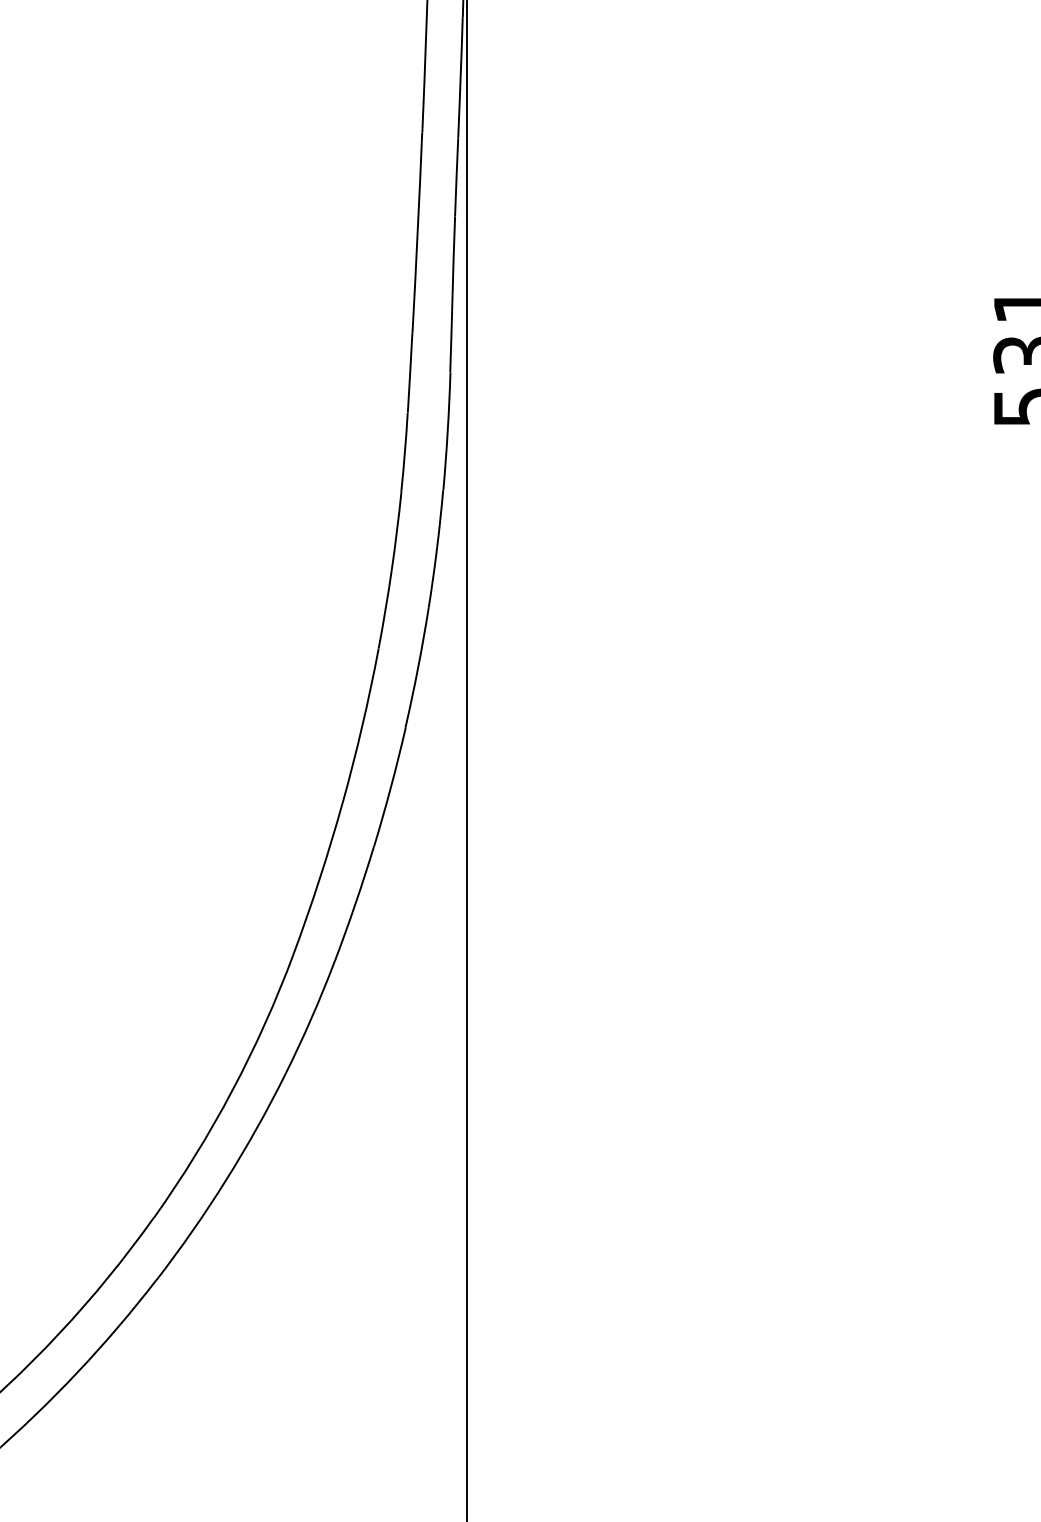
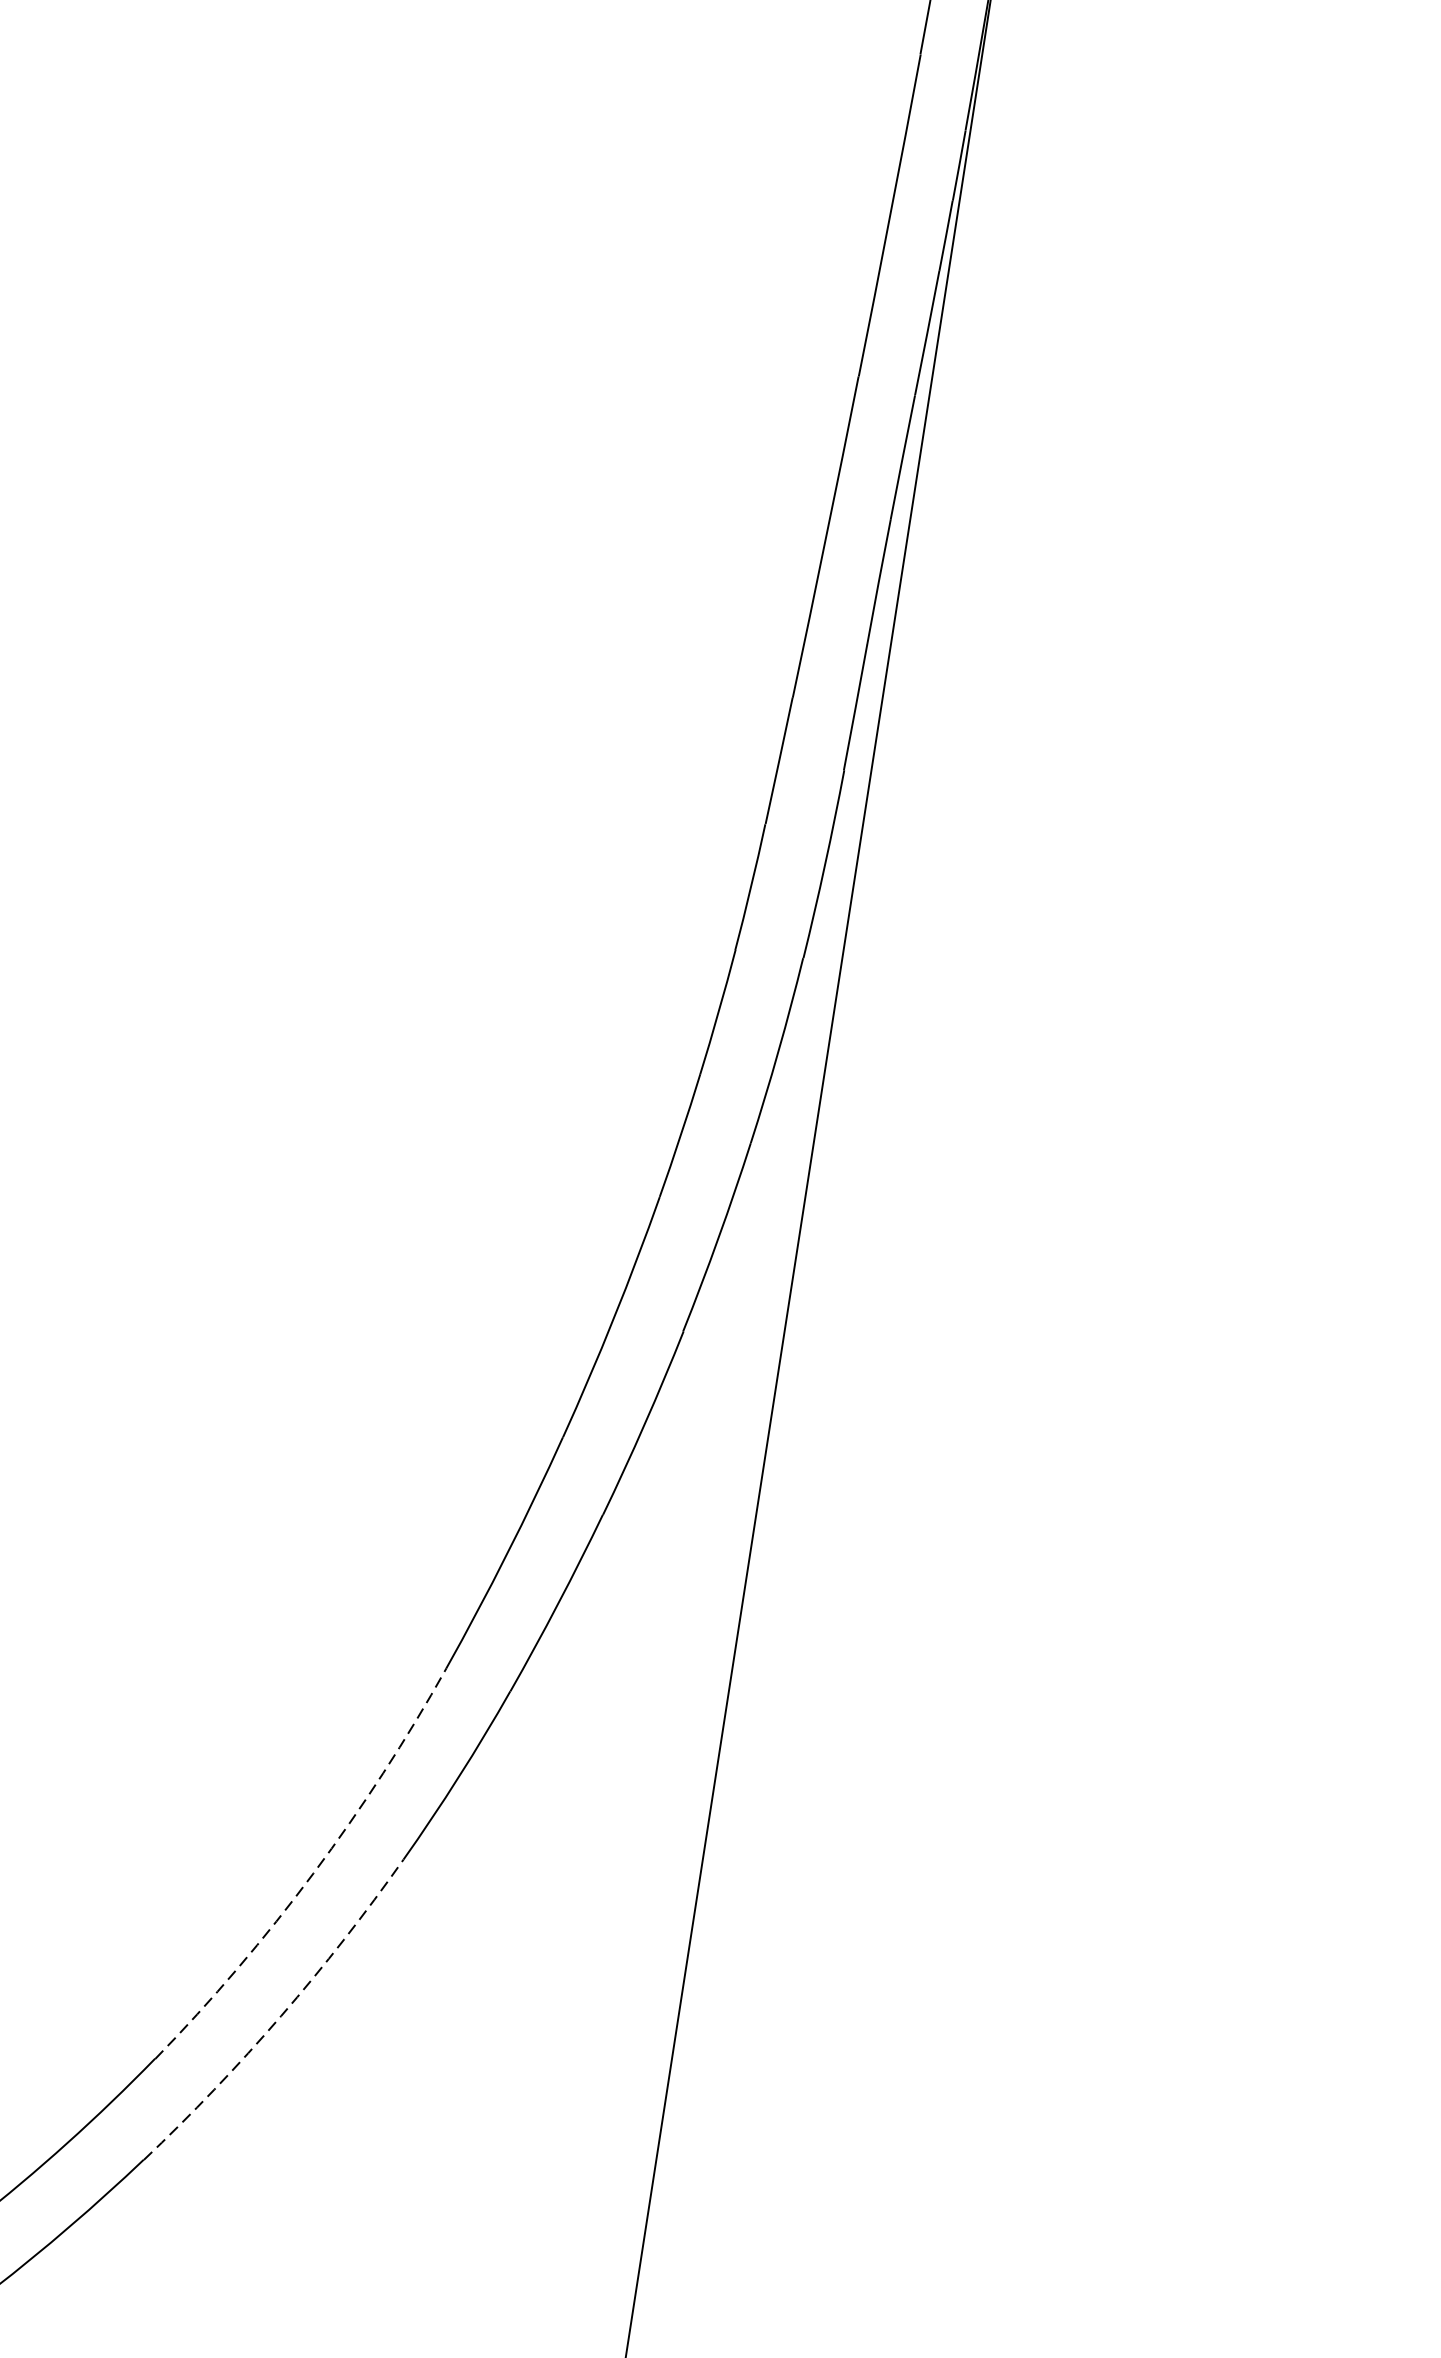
arc: (232, 1090) -> (313, 1873), solid -> dashed
arc: (226, 1180) -> (281, 2016), solid -> dashed

